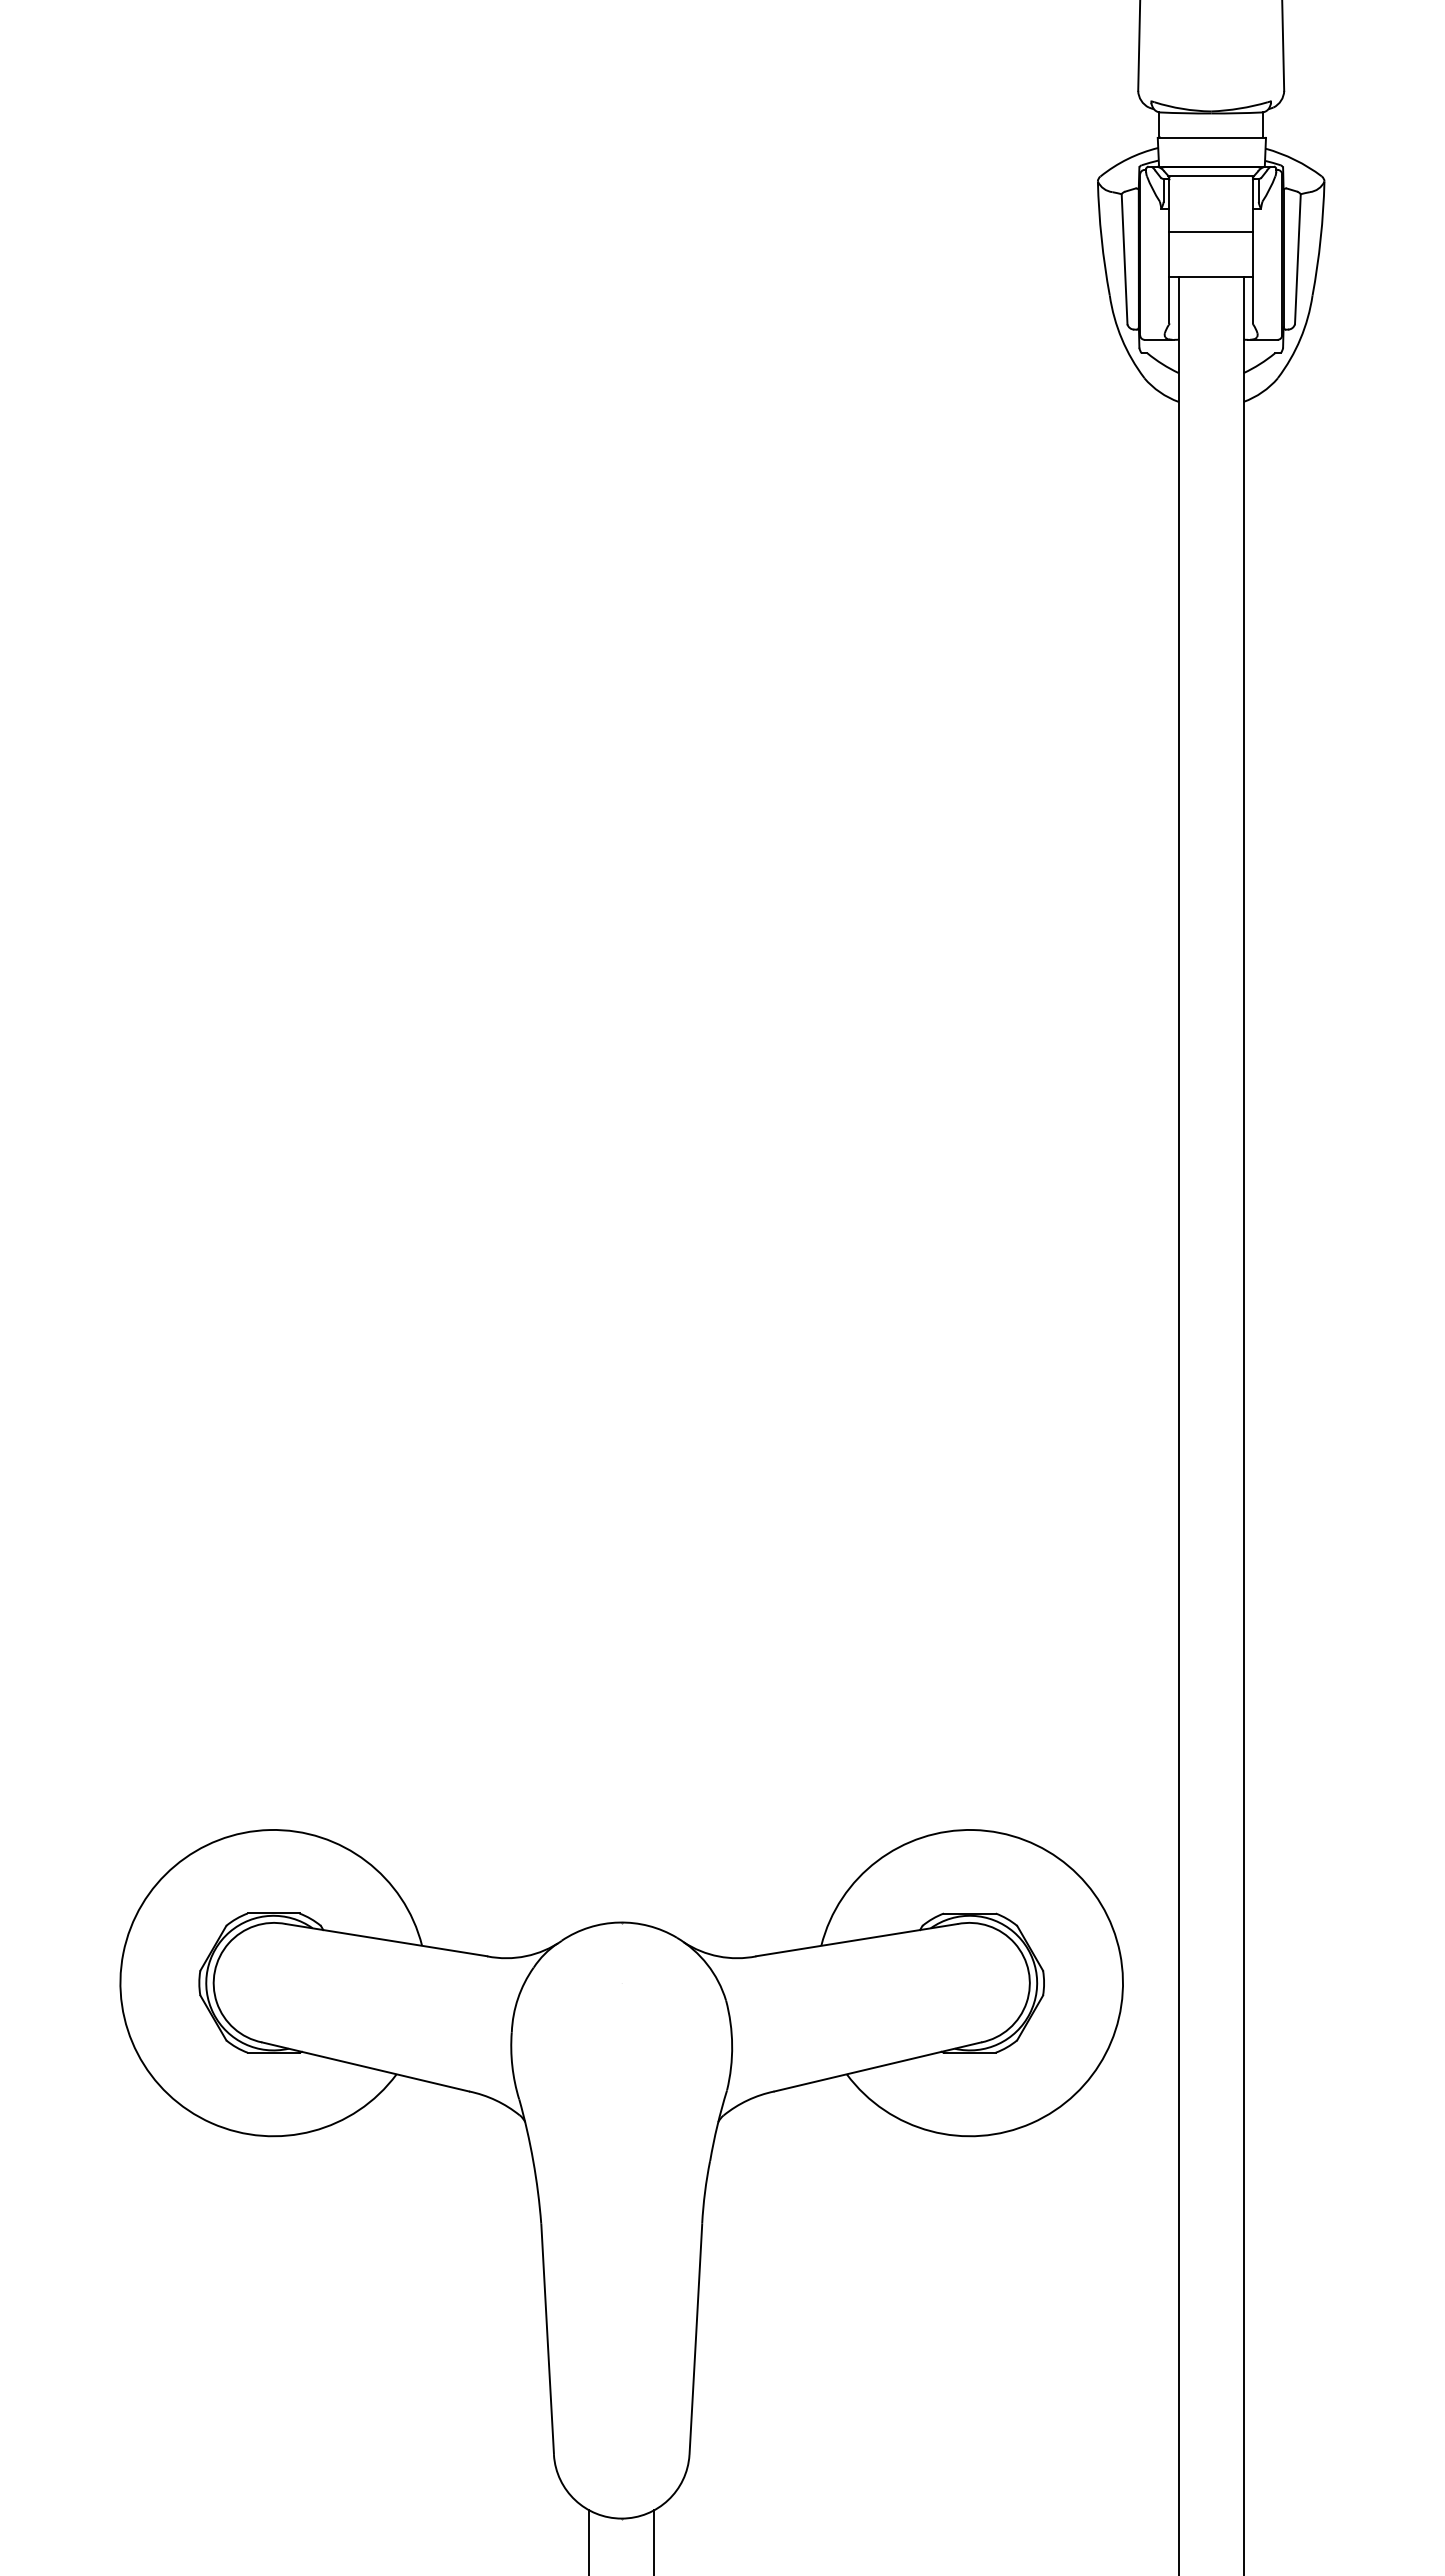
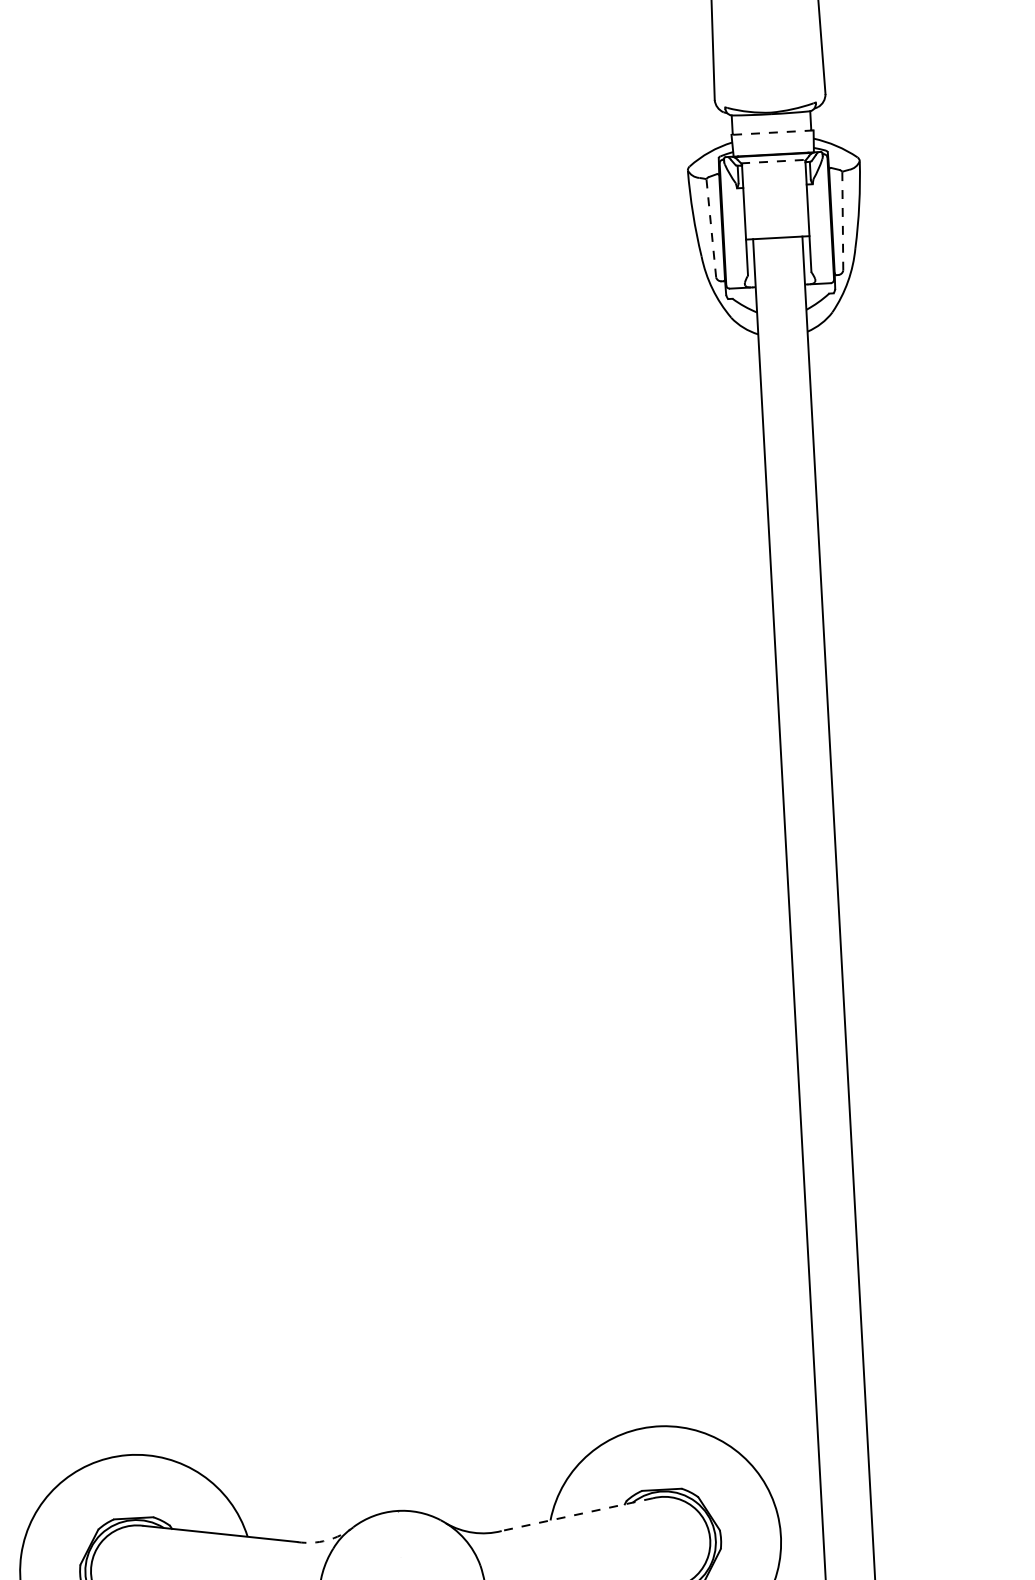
line: (1211, 137) -> (772, 132), solid -> dashed
line: (1211, 175) -> (773, 161), solid -> dashed
line: (1211, 231) -> (776, 203), removed
line: (1124, 258) -> (711, 227), solid -> dashed
line: (1297, 258) -> (842, 220), solid -> dashed
line: (856, 1940) -> (577, 1514), solid -> dashed
arc: (526, 1956) -> (327, 1540), solid -> dashed

